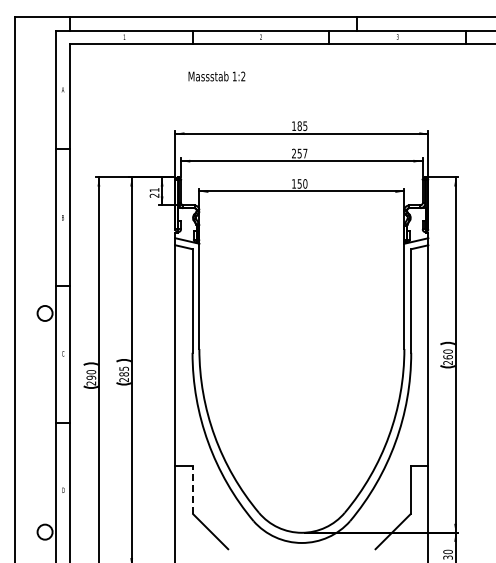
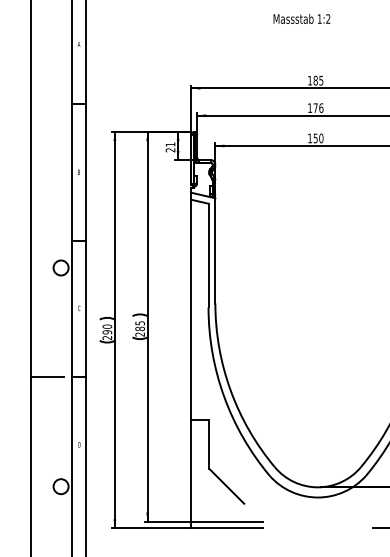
text: (216, 76) -> (301, 19), moved
text: (299, 153) -> (315, 108), 257 -> 176
line: (31, 422) -> (47, 377), added
line: (193, 489) -> (209, 444), dashed -> solid

